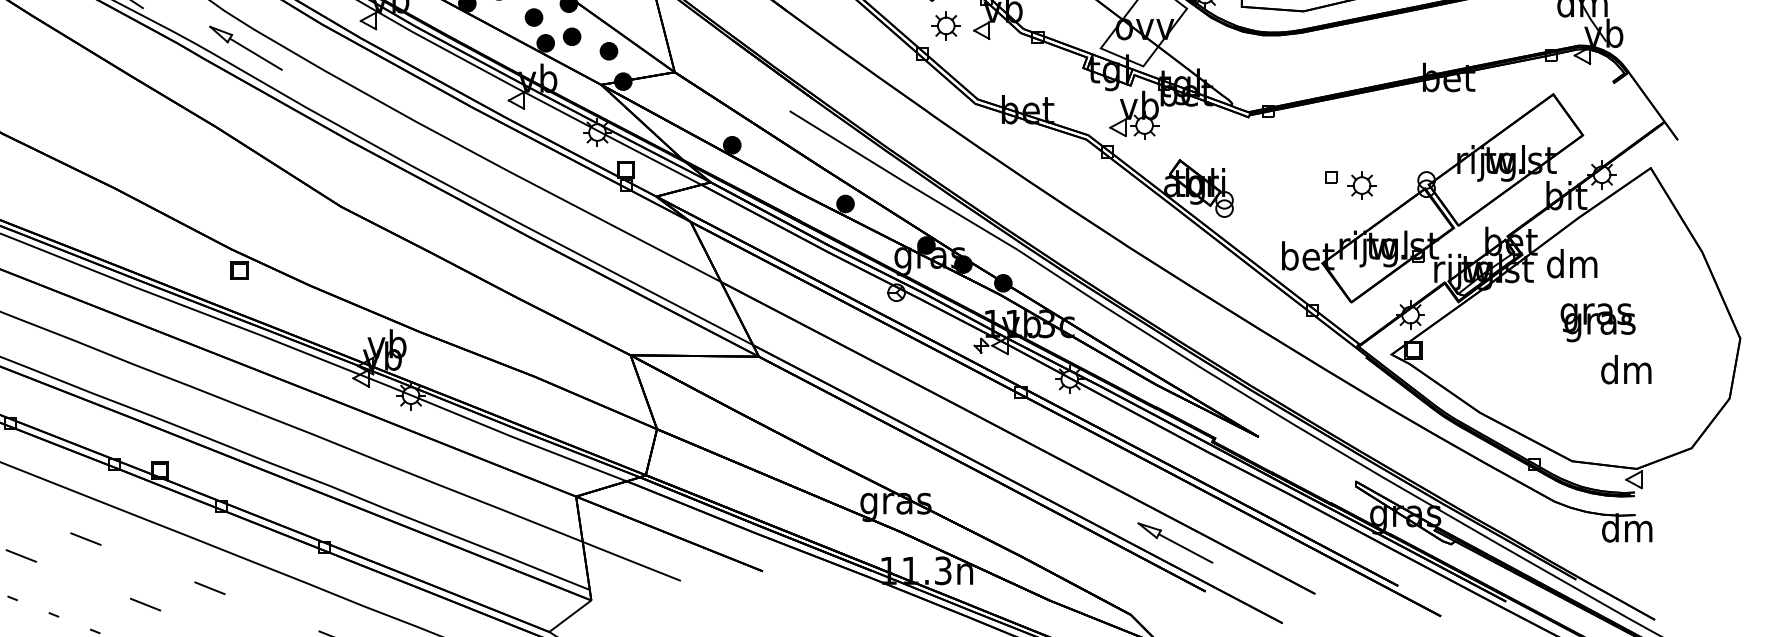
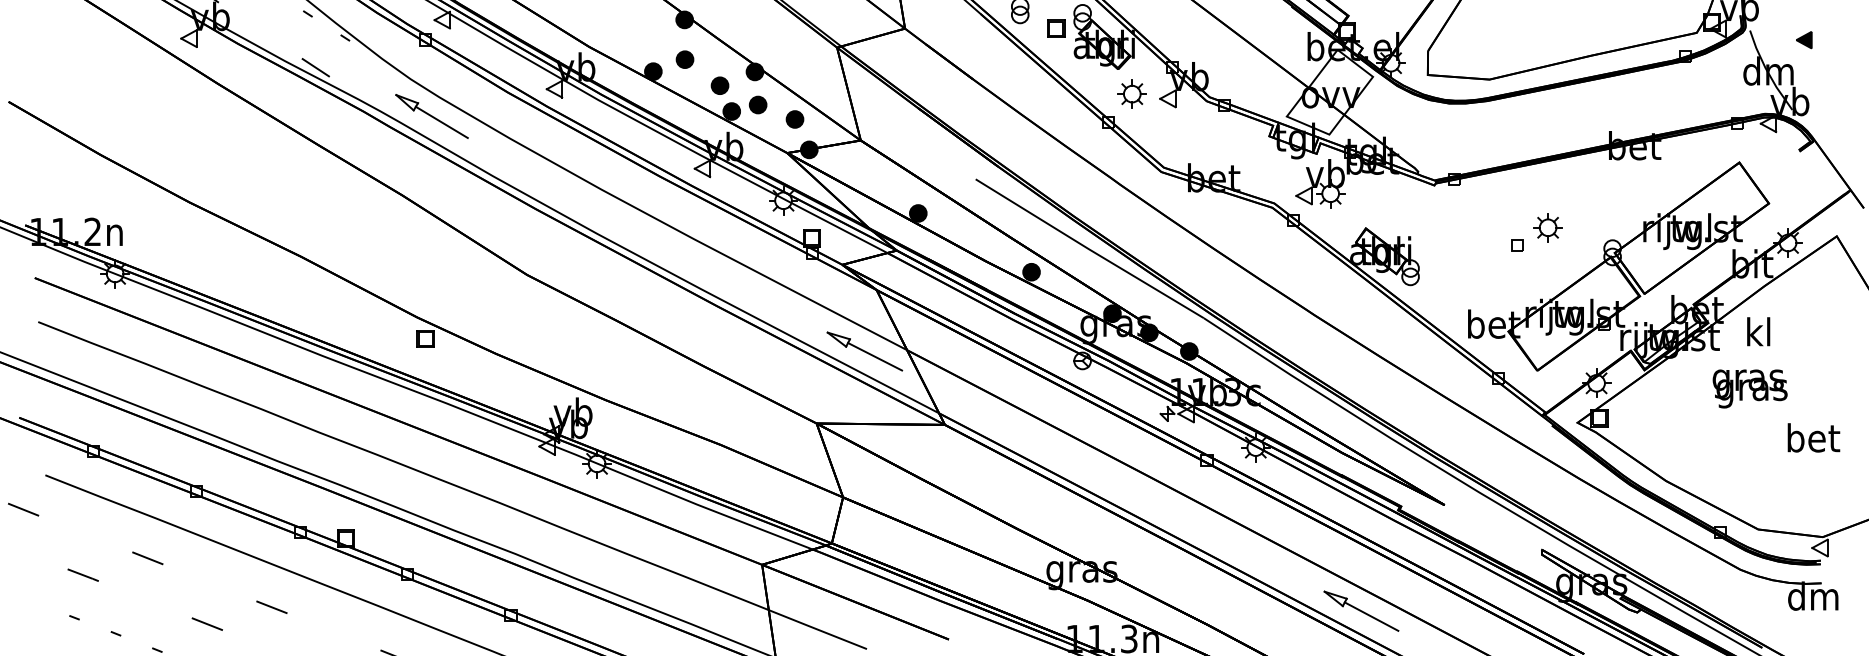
part: (1361, 185) -> (1547, 227), moved
text: (1572, 263) -> (1758, 331), dm -> kl
part: (678, 283) -> (864, 351), added
text: (1597, 322) -> (1749, 388), moved
text: (1627, 369) -> (1813, 437), dm -> bet

